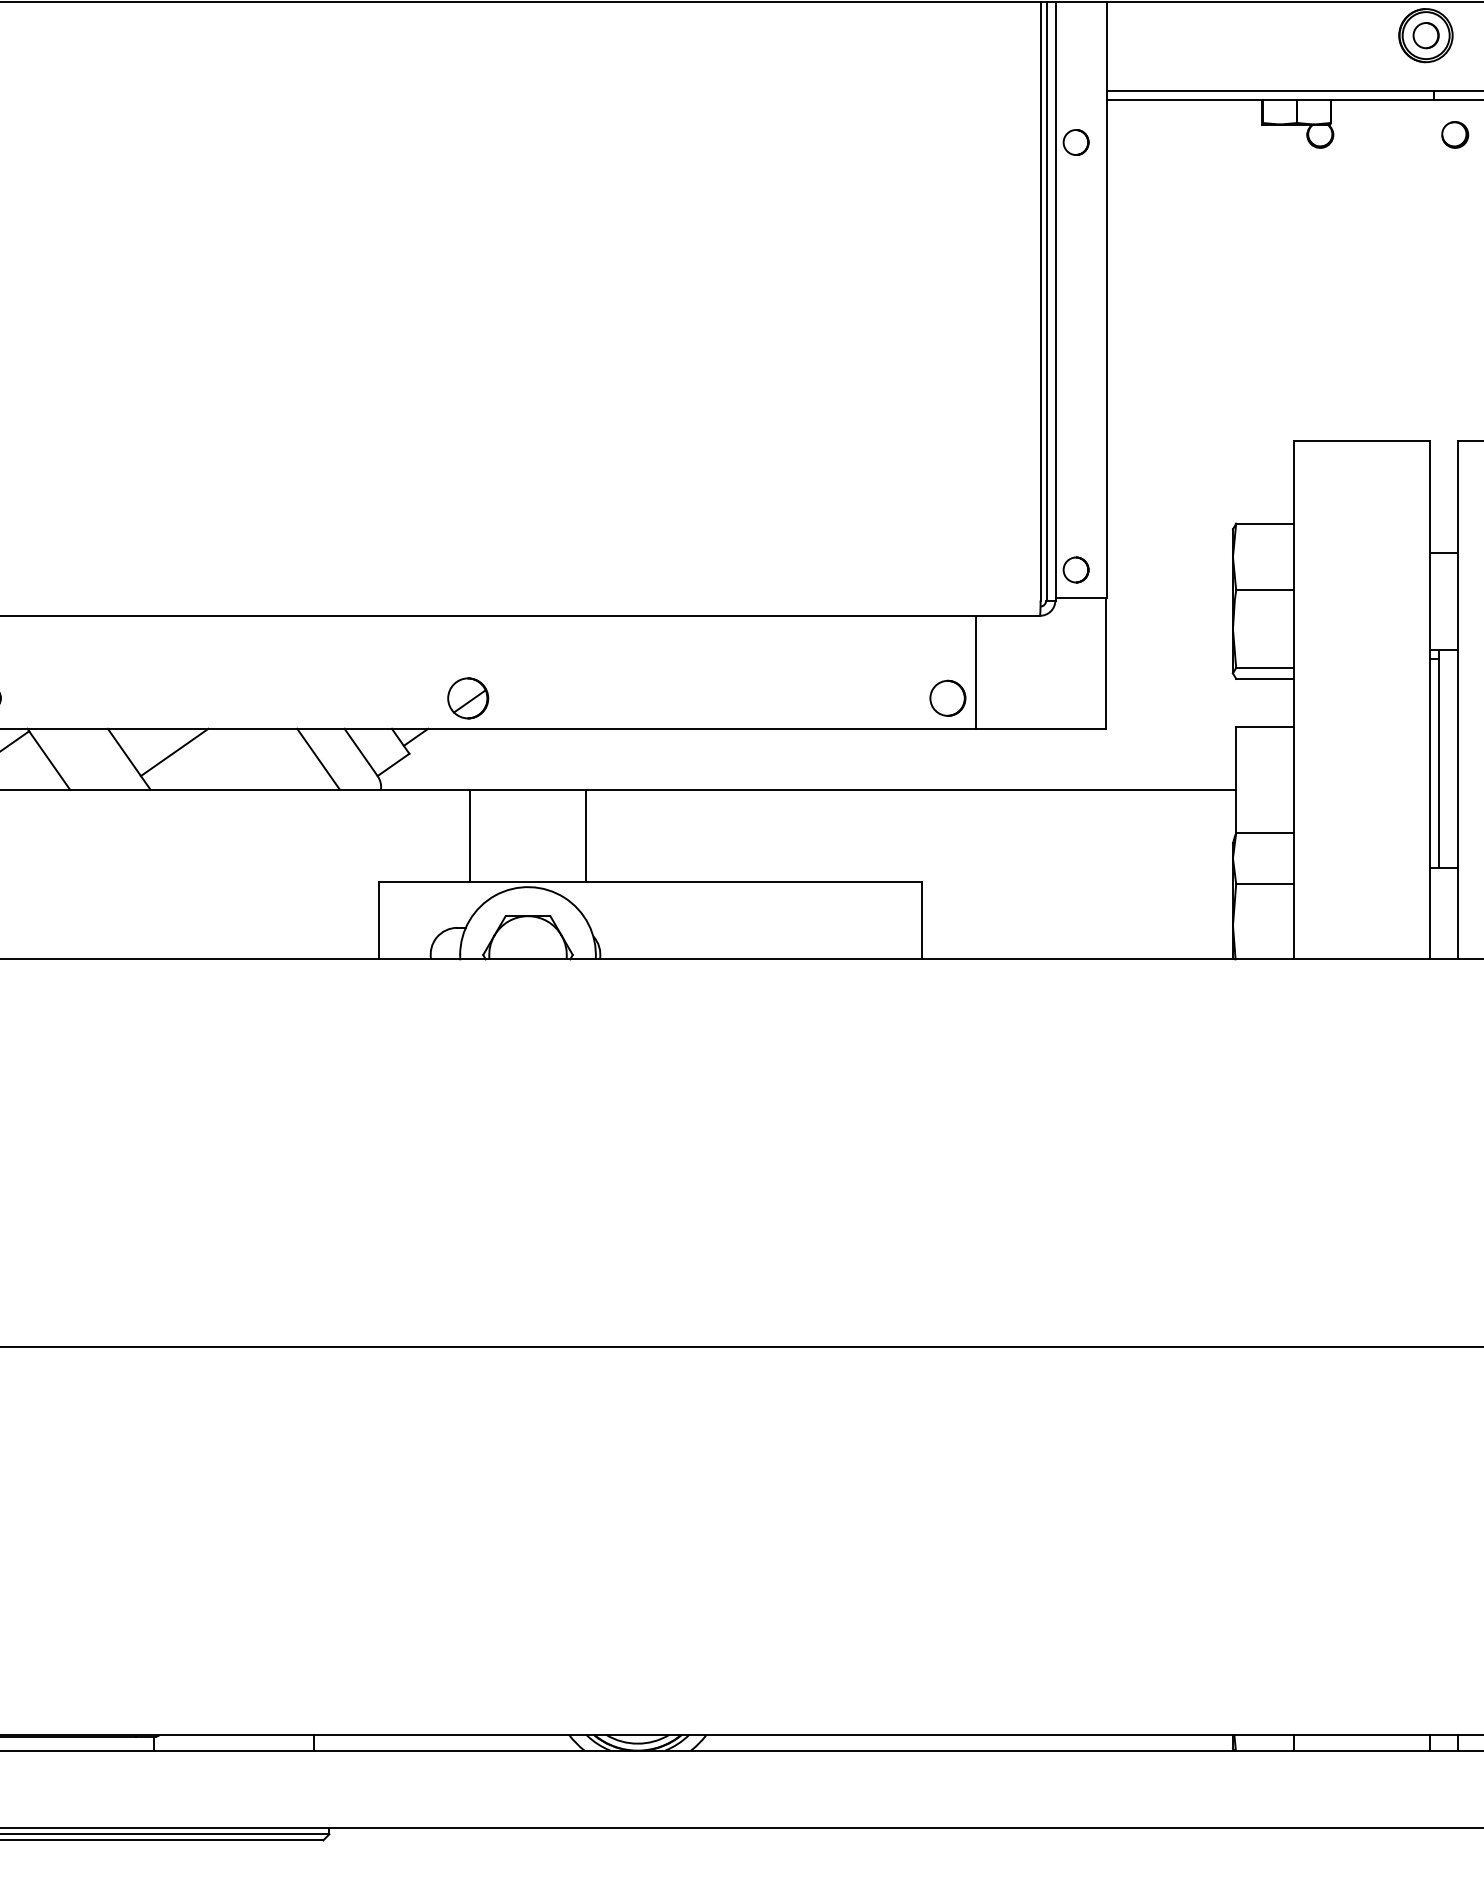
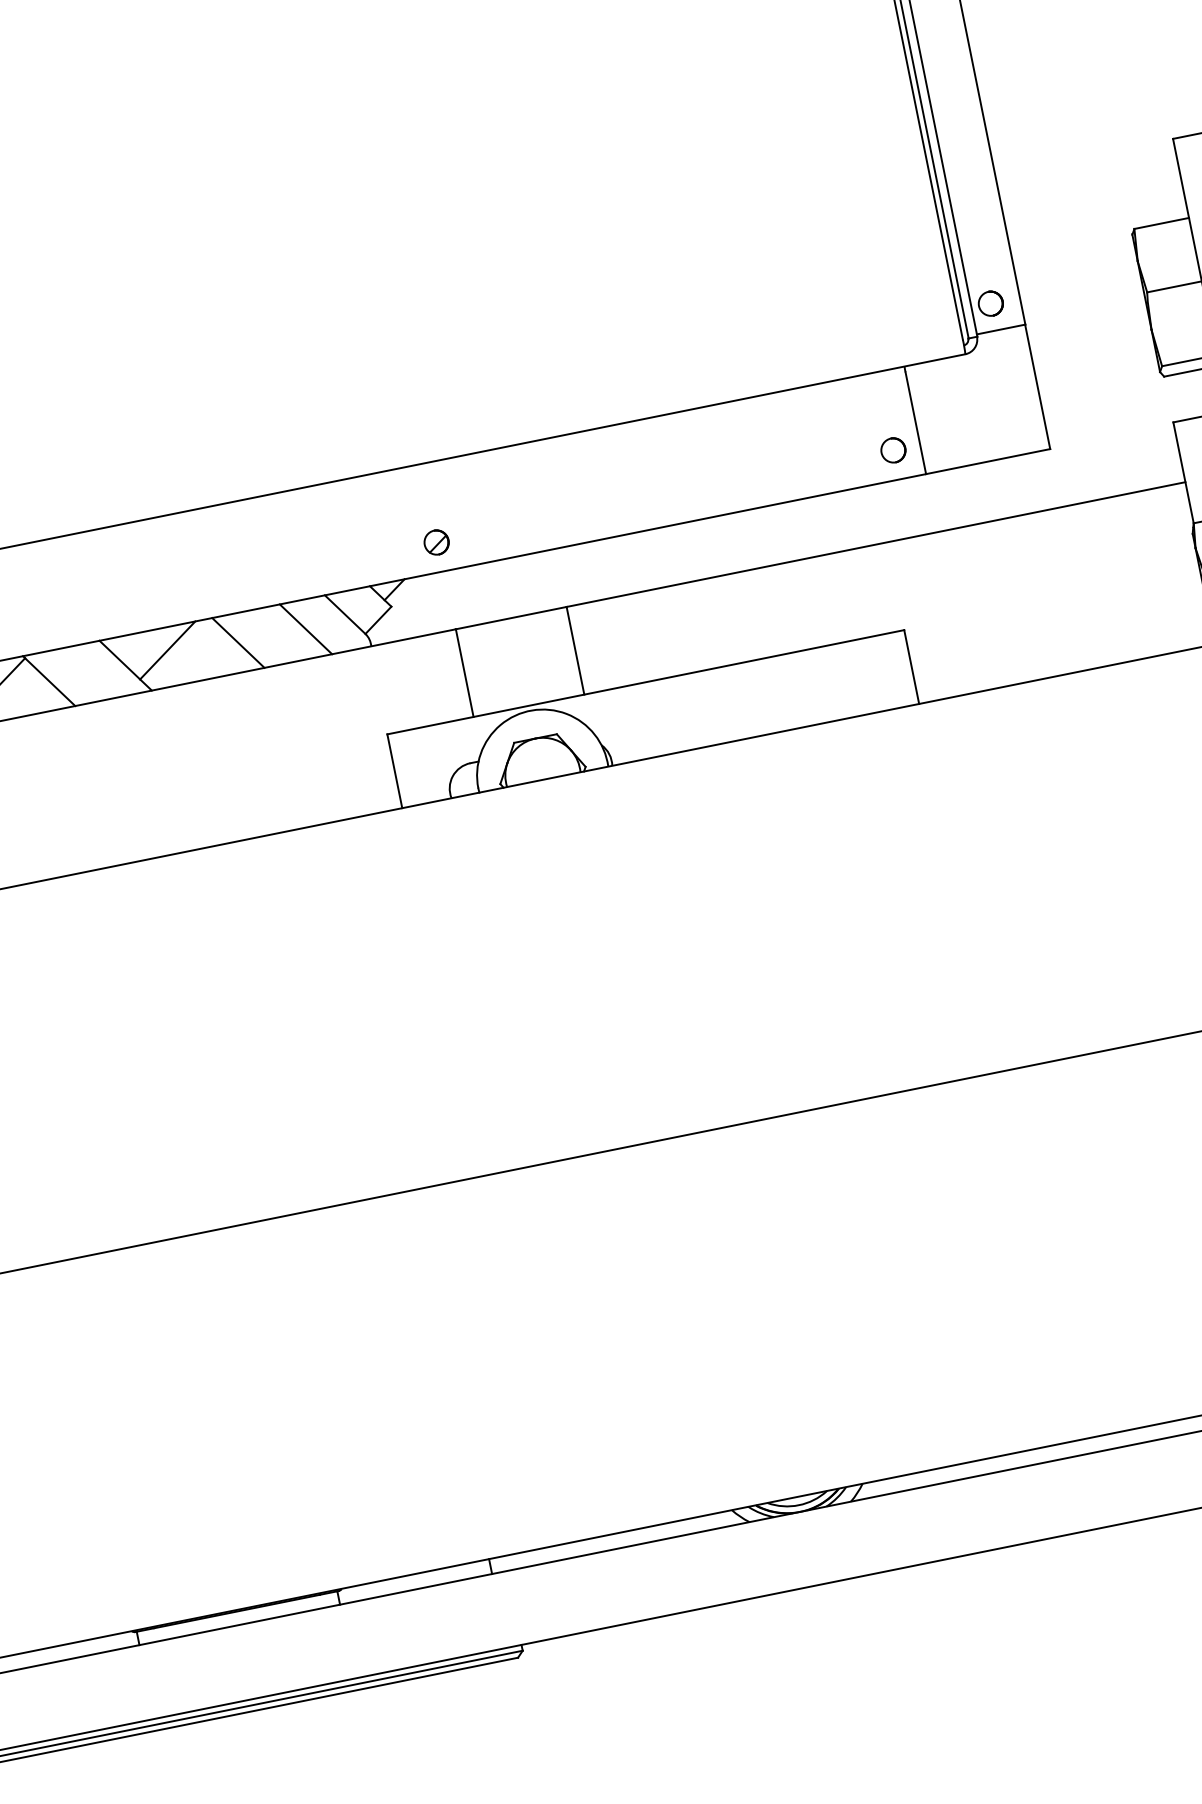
part: (467, 697) -> (435, 541), size x0.62
circle: (947, 697) -> (892, 449), size x0.71
line: (247, 758) -> (238, 642), added

